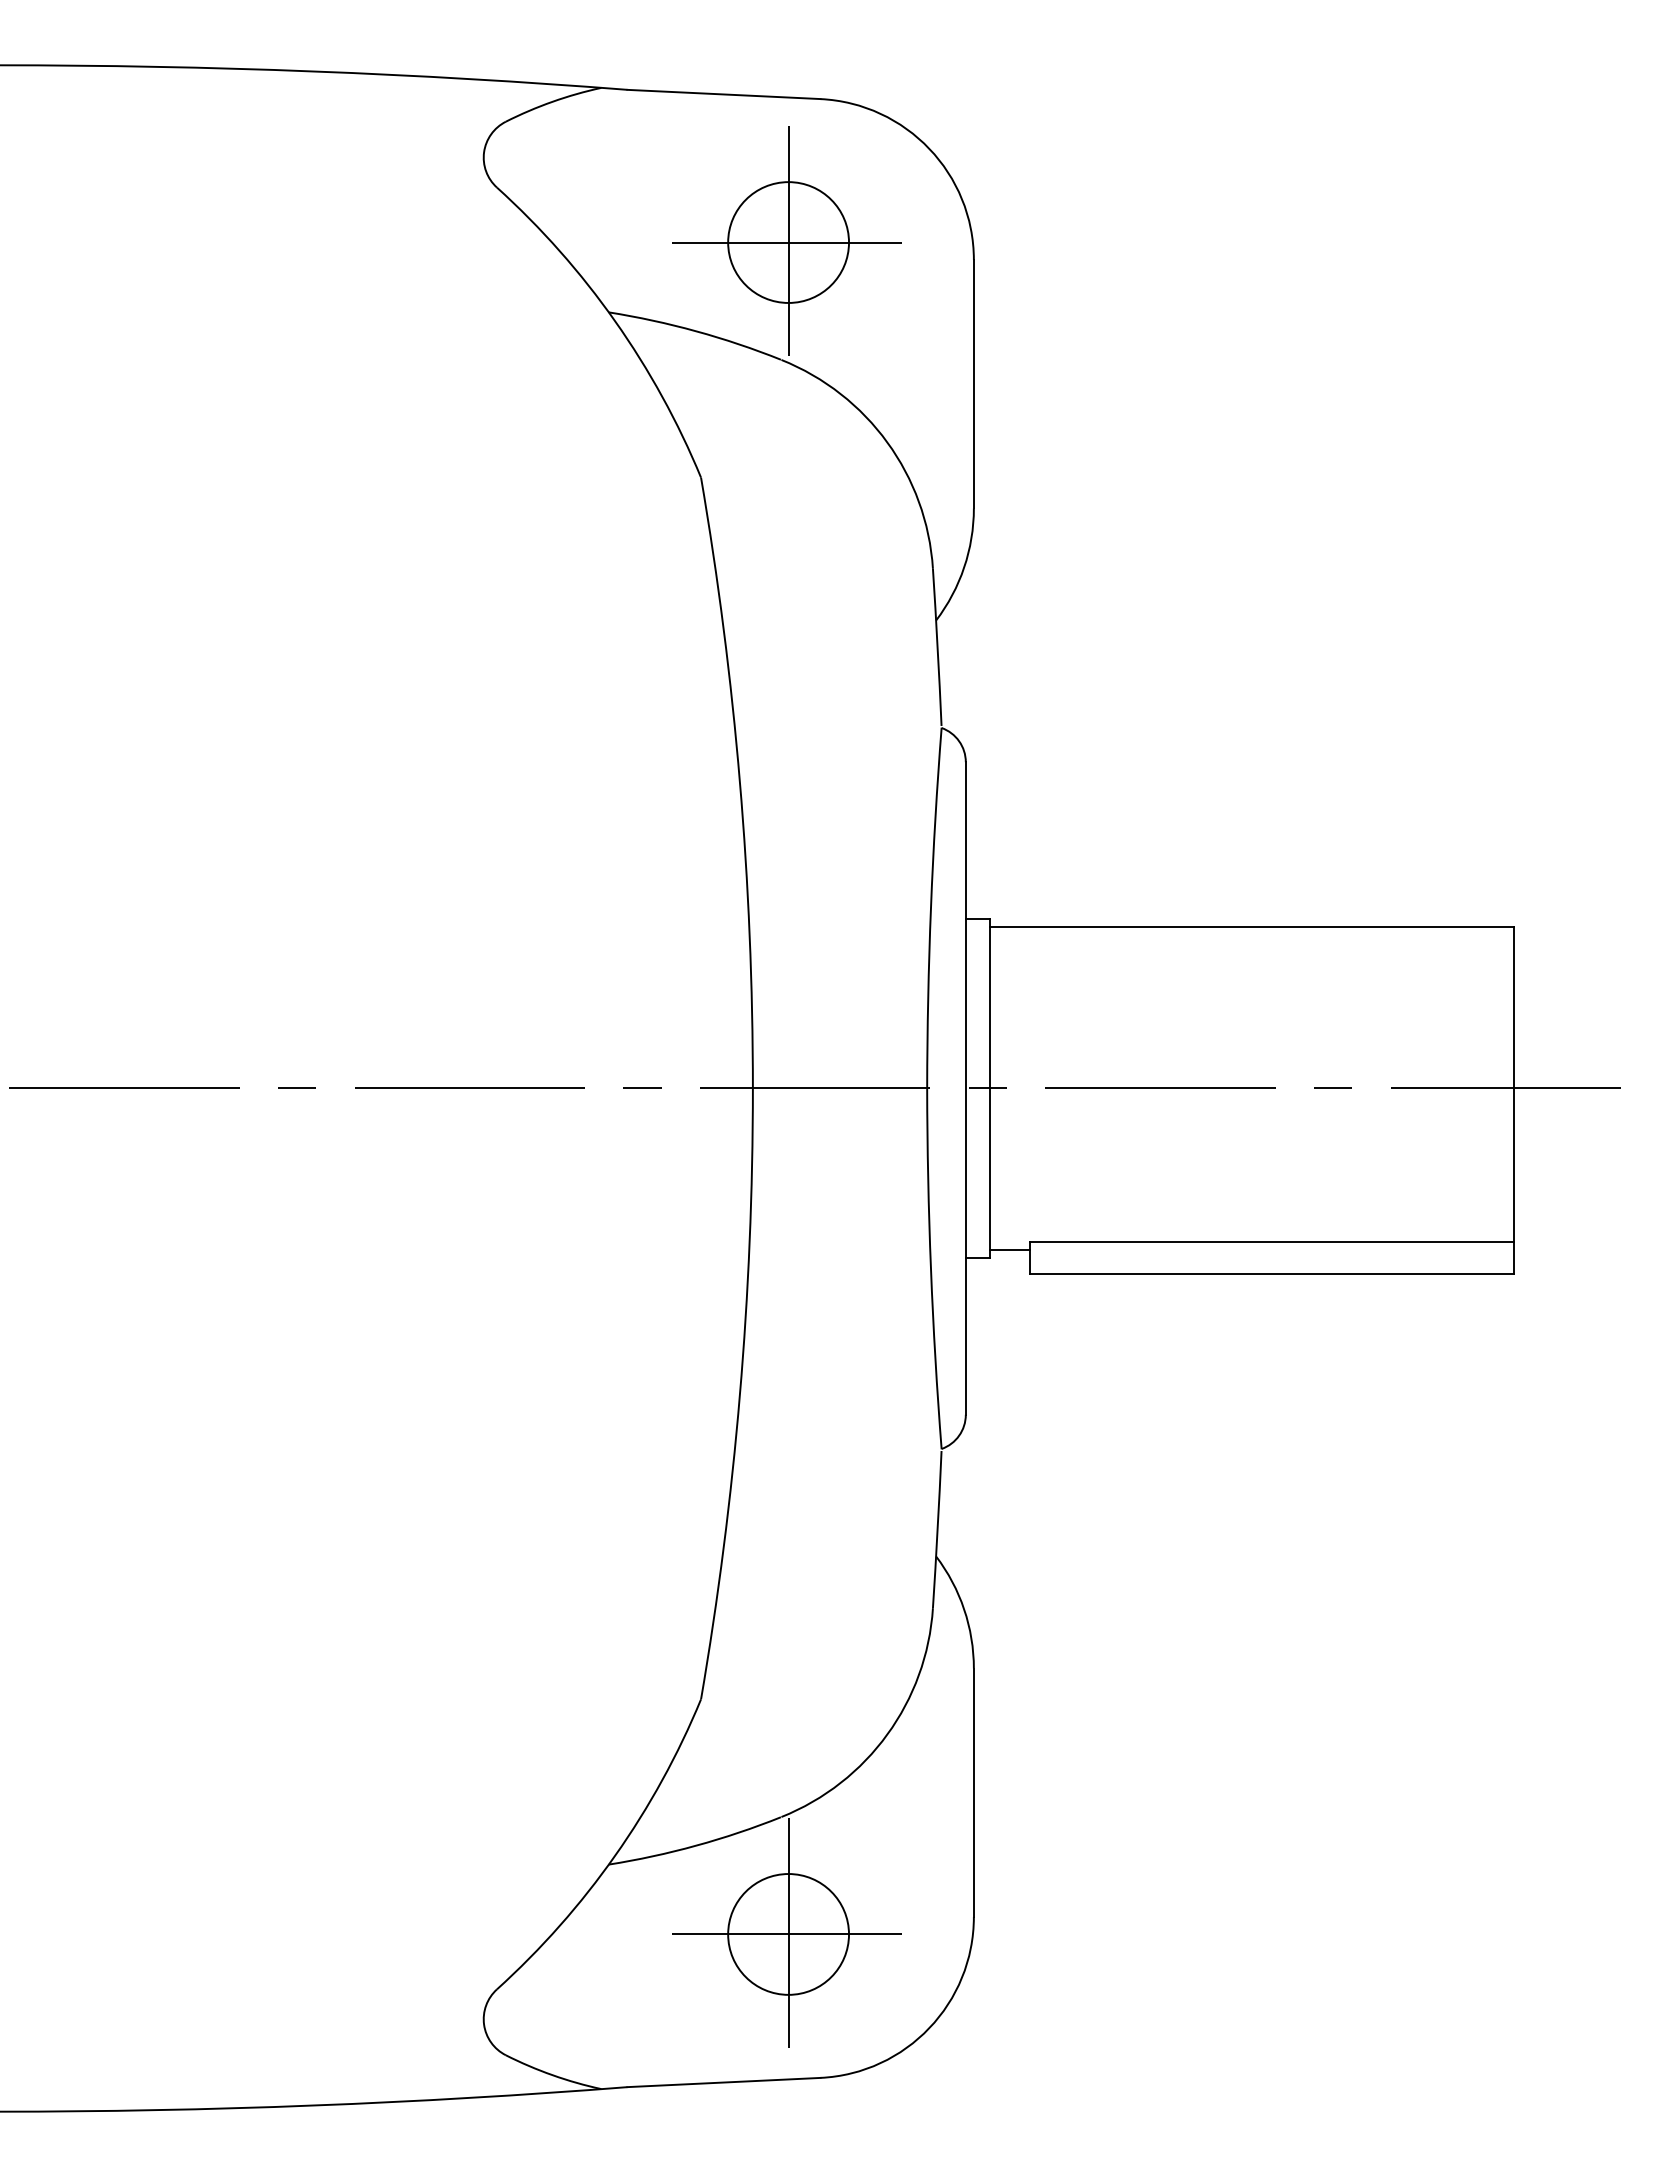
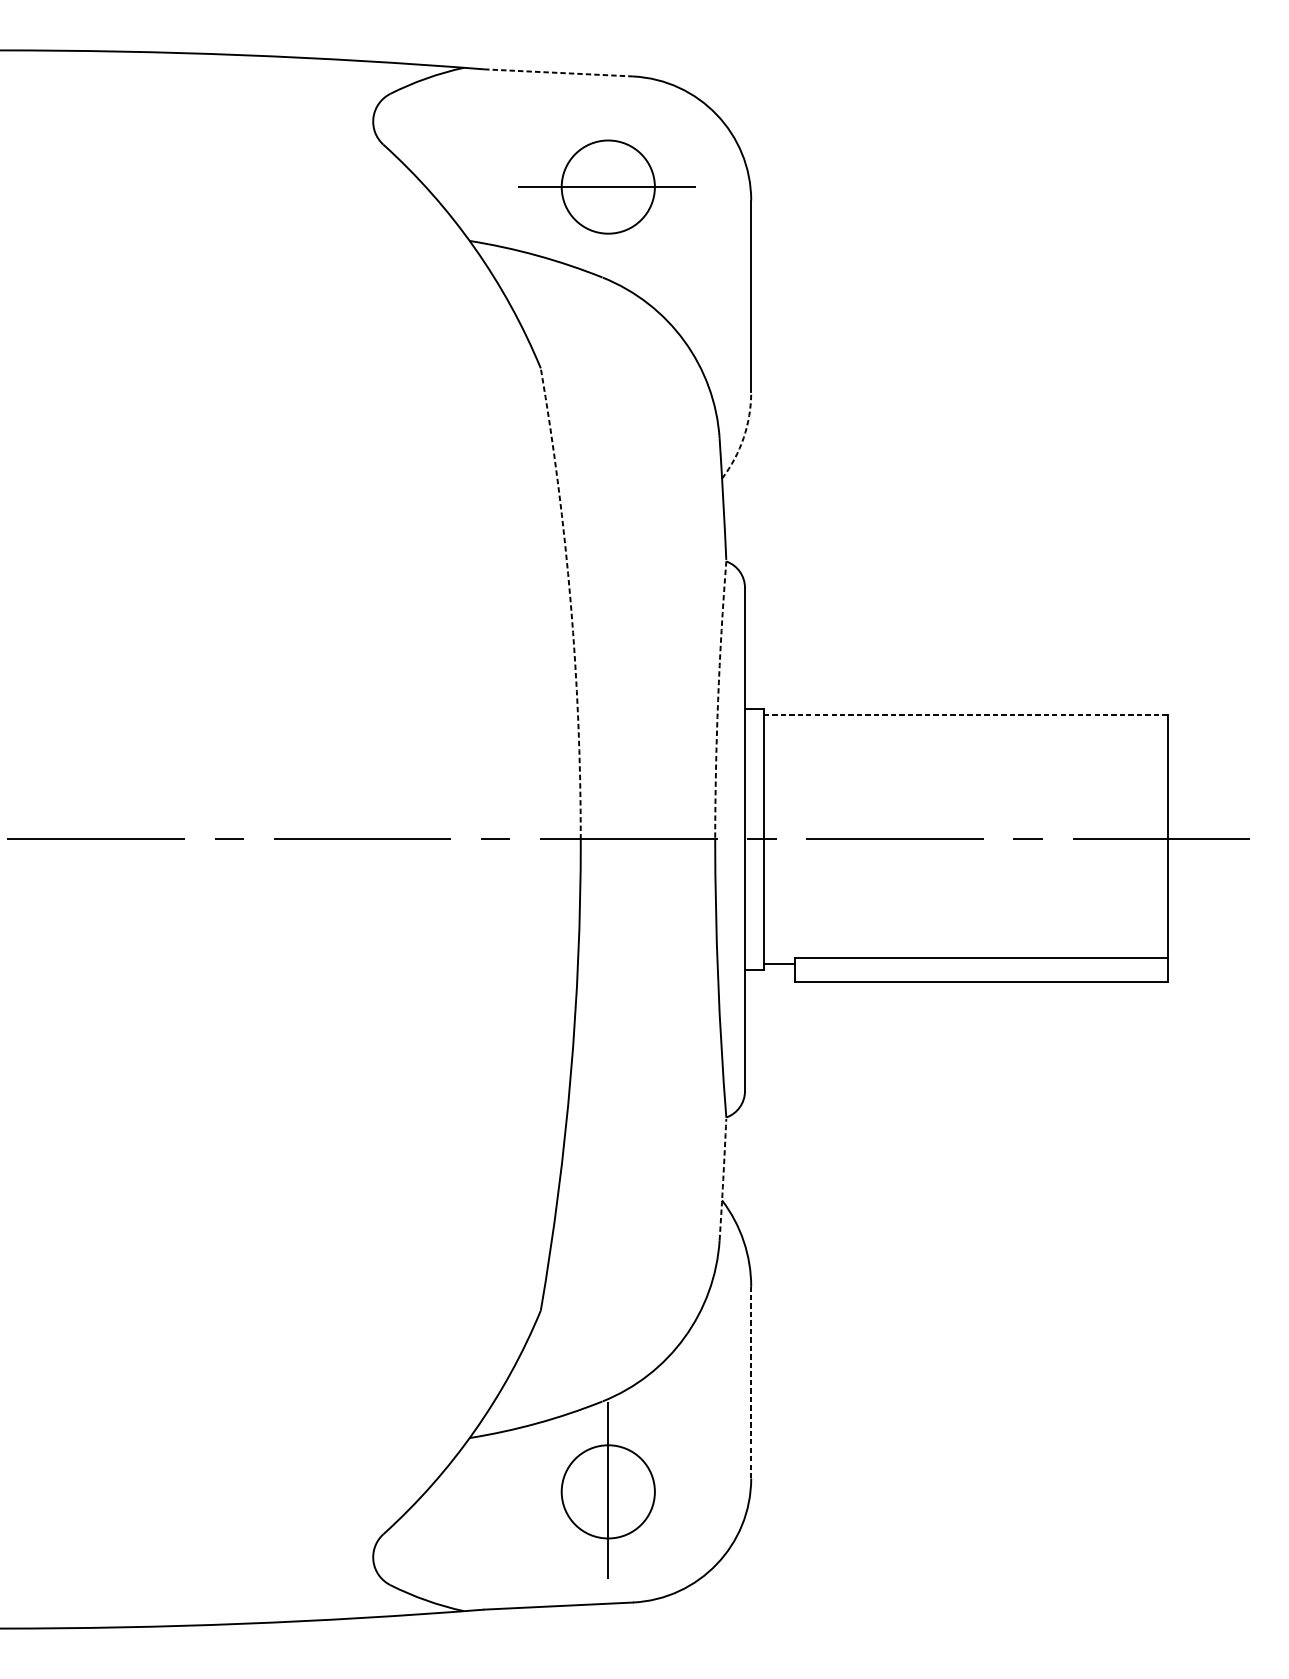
line: (723, 94) -> (558, 72), solid -> dashed
line: (788, 242) -> (608, 187), removed
arc: (964, 567) -> (743, 437), solid -> dashed
arc: (739, 781) -> (570, 602), solid -> dashed
arc: (930, 907) -> (717, 699), solid -> dashed
line: (1251, 927) -> (965, 715), solid -> dashed
arc: (937, 1529) -> (723, 1179), solid -> dashed
line: (973, 1792) -> (750, 1382), solid -> dashed
line: (788, 1934) -> (608, 1491), removed

